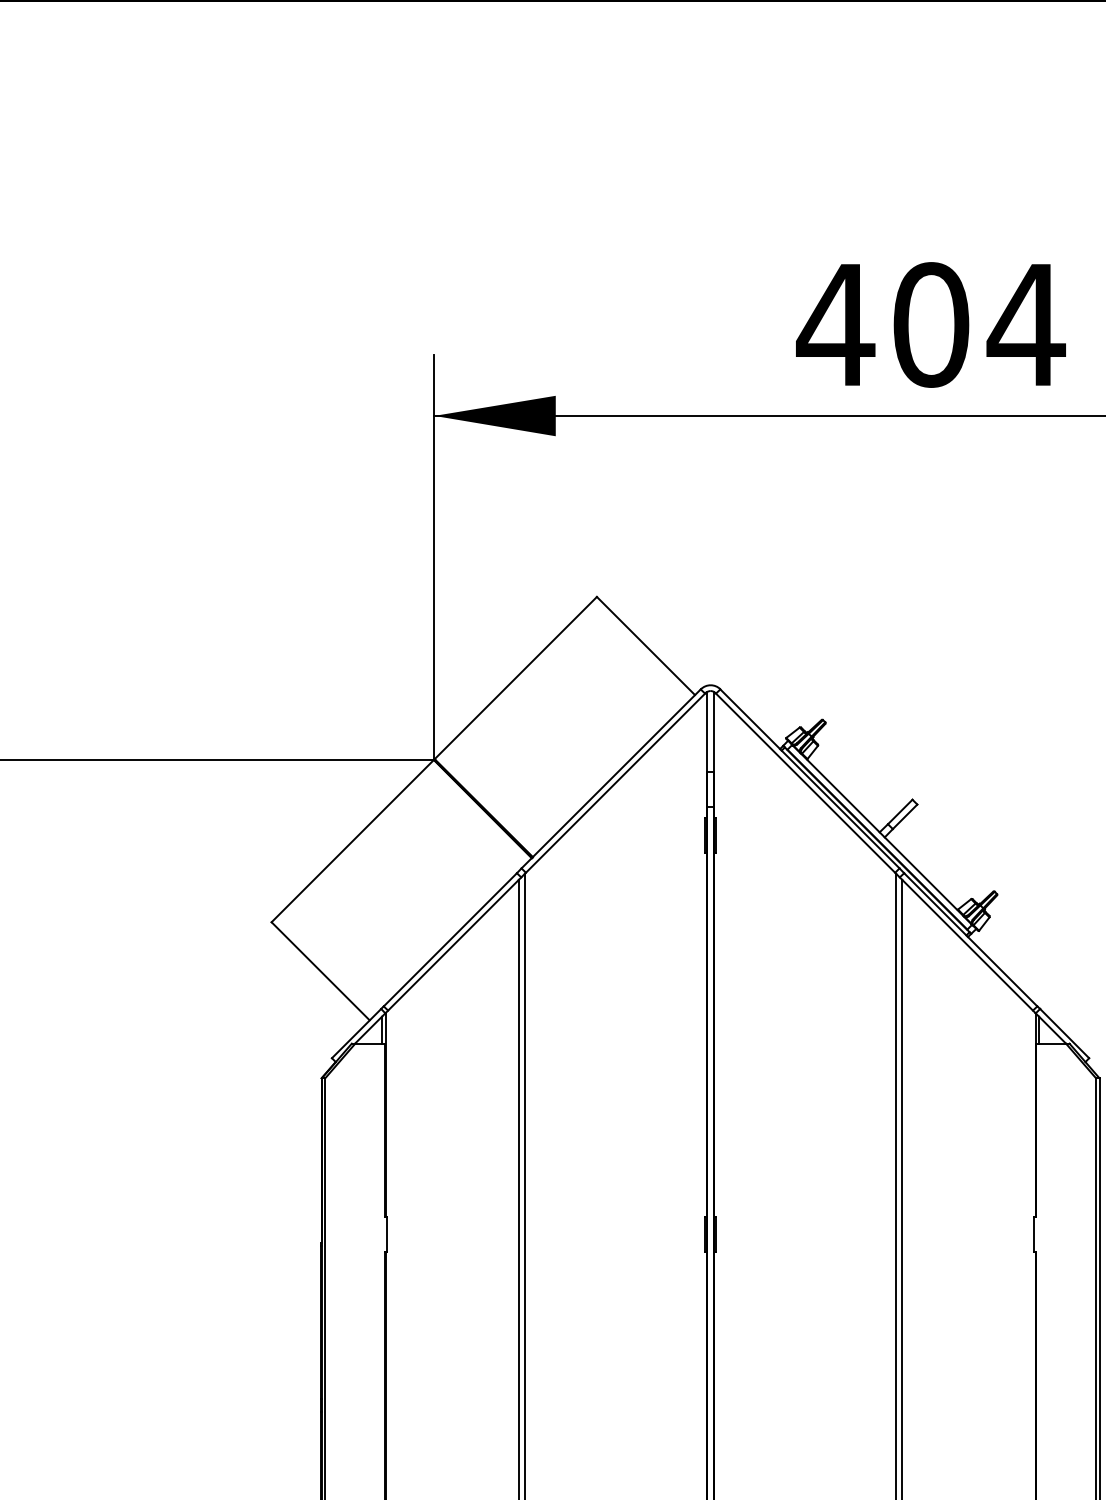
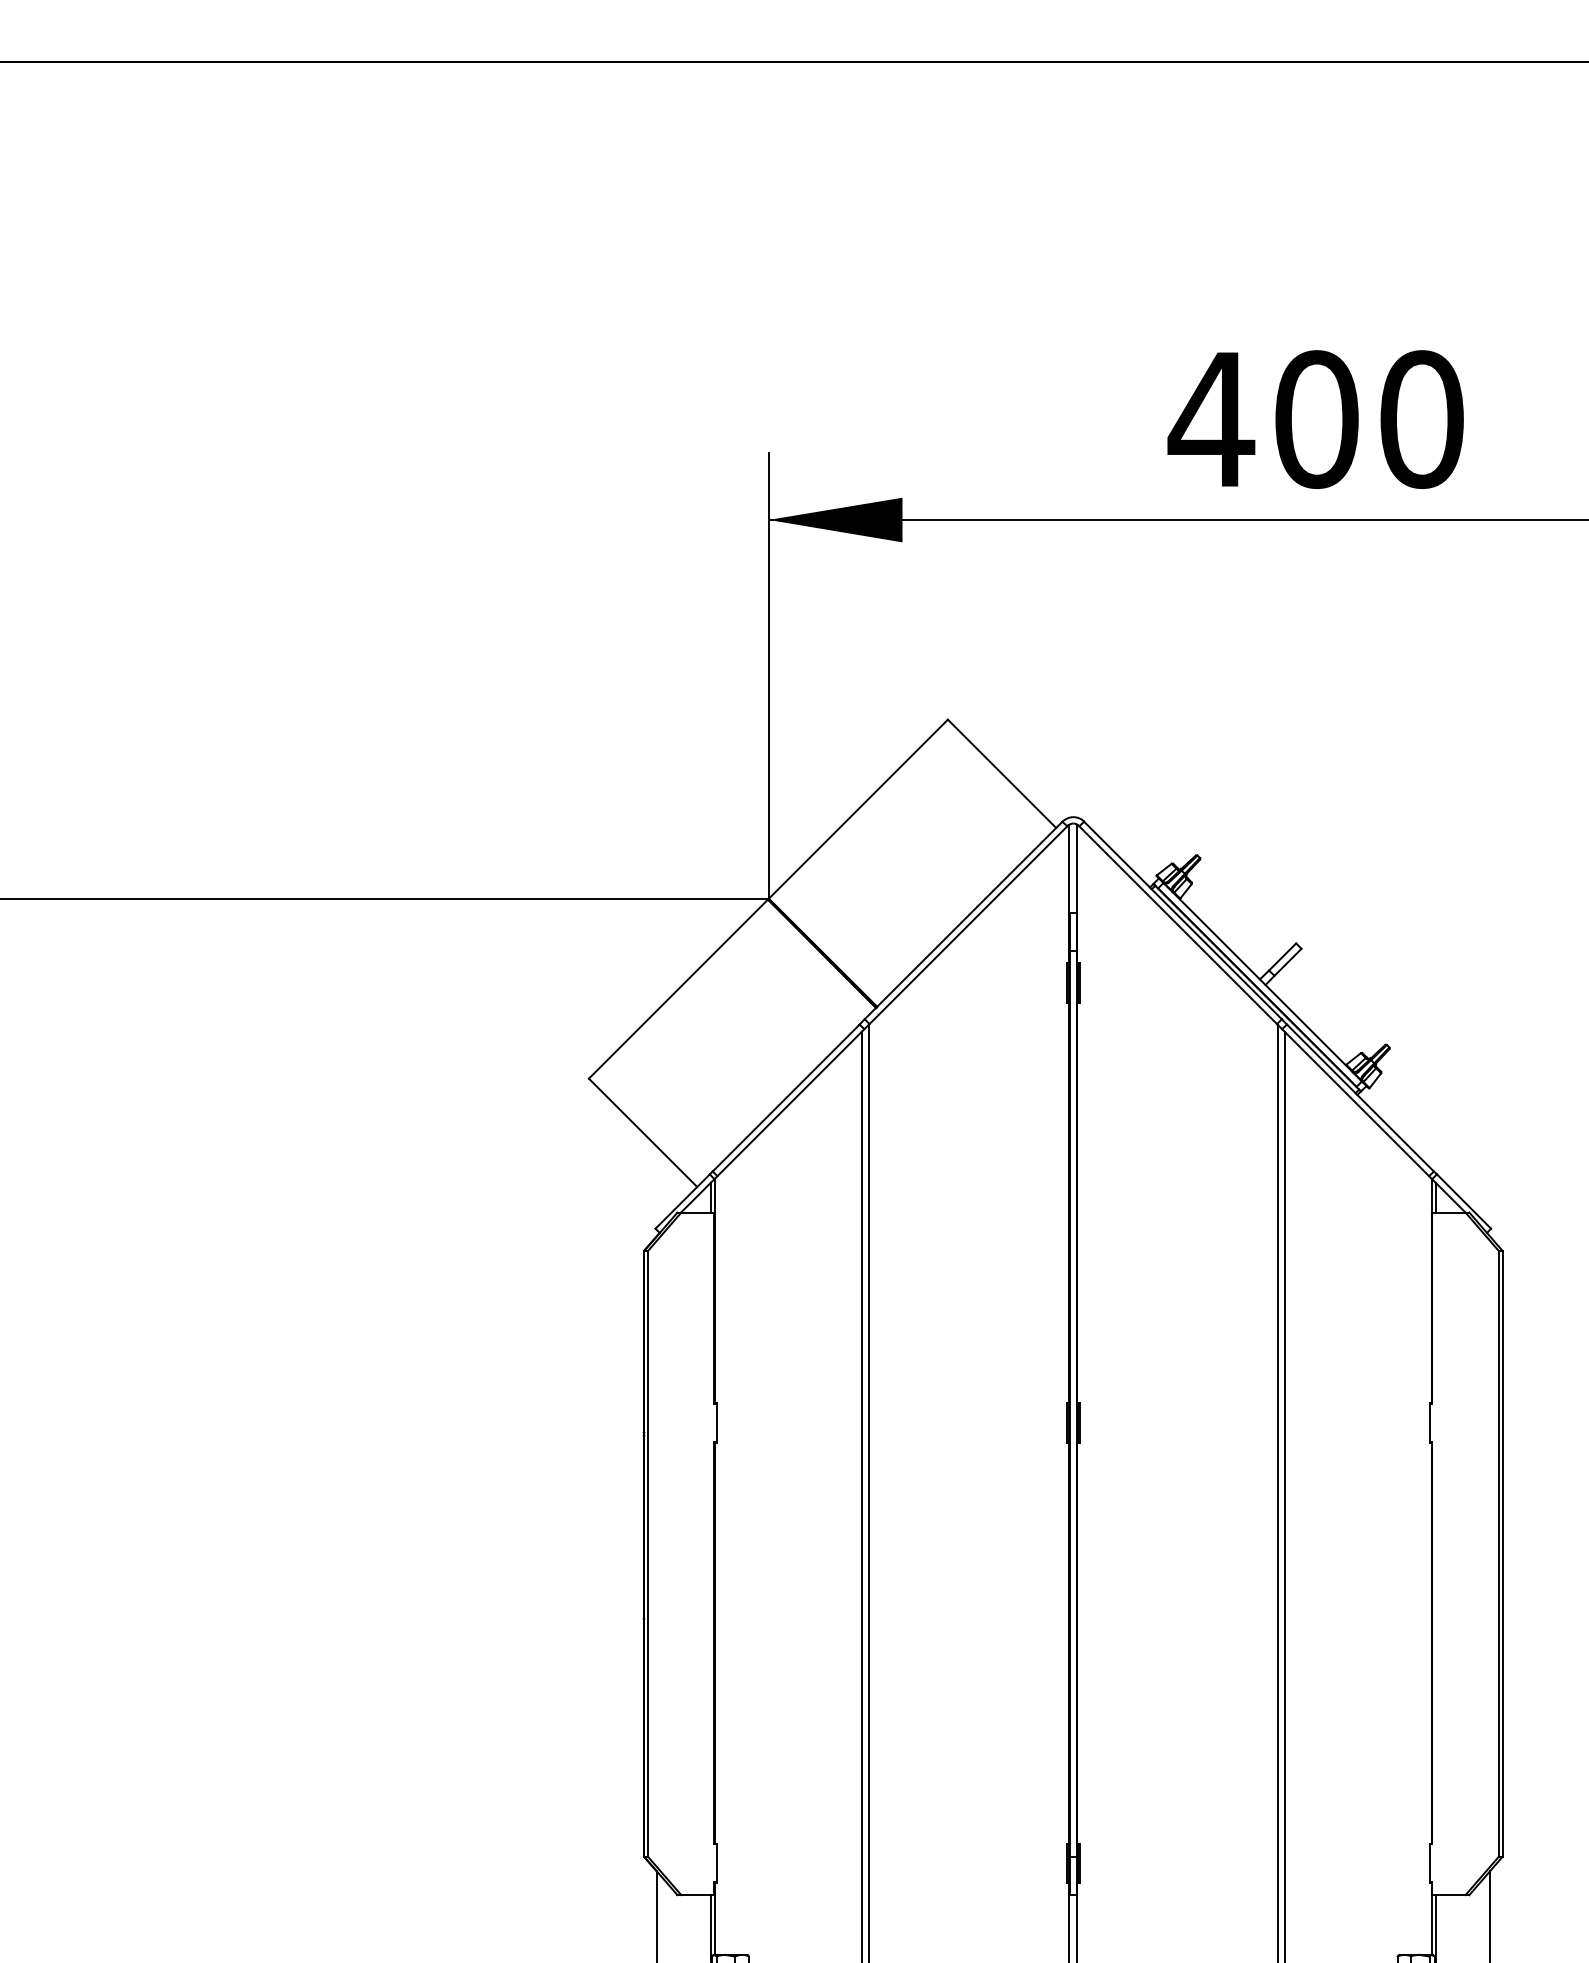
text: (1026, 324) -> (1421, 419), 404 -> 400

